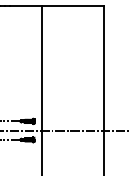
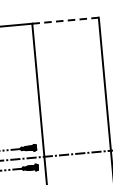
line: (72, 6) -> (65, 20), solid -> dashed

